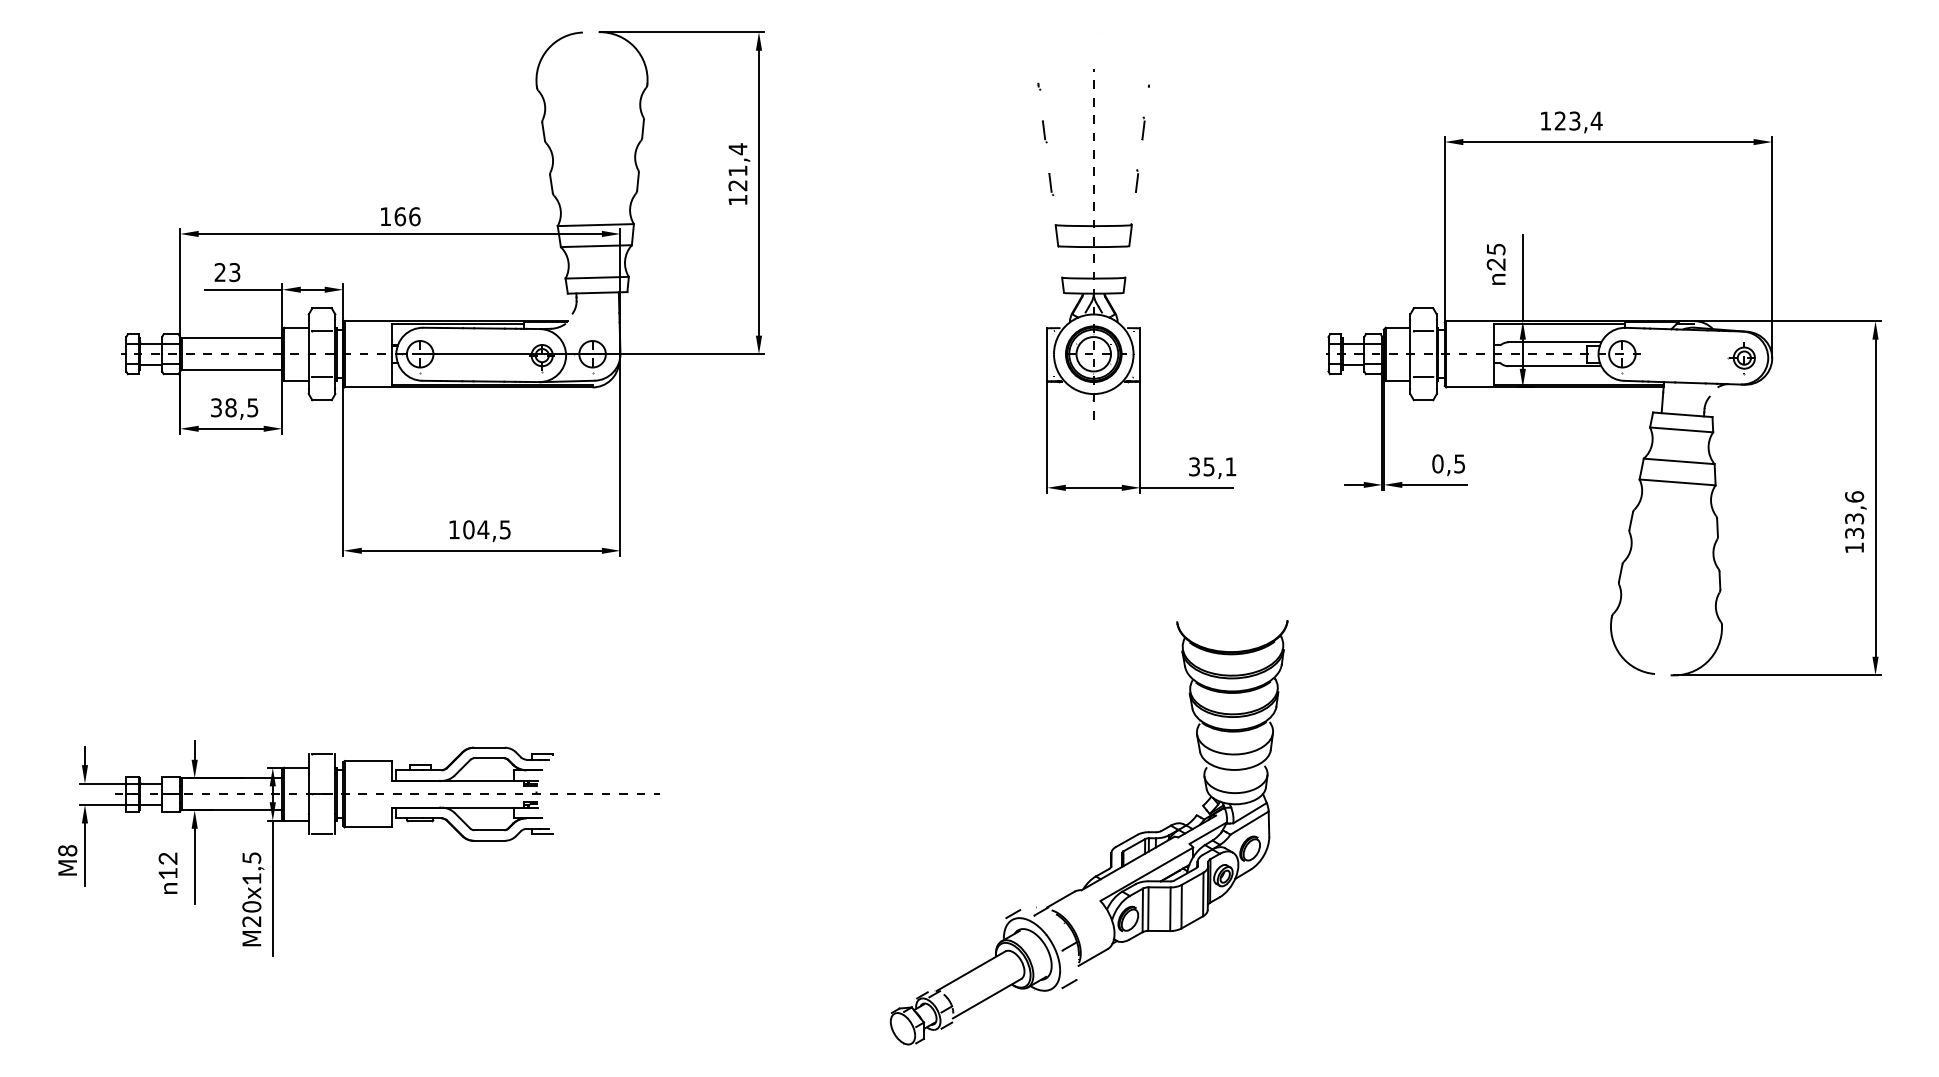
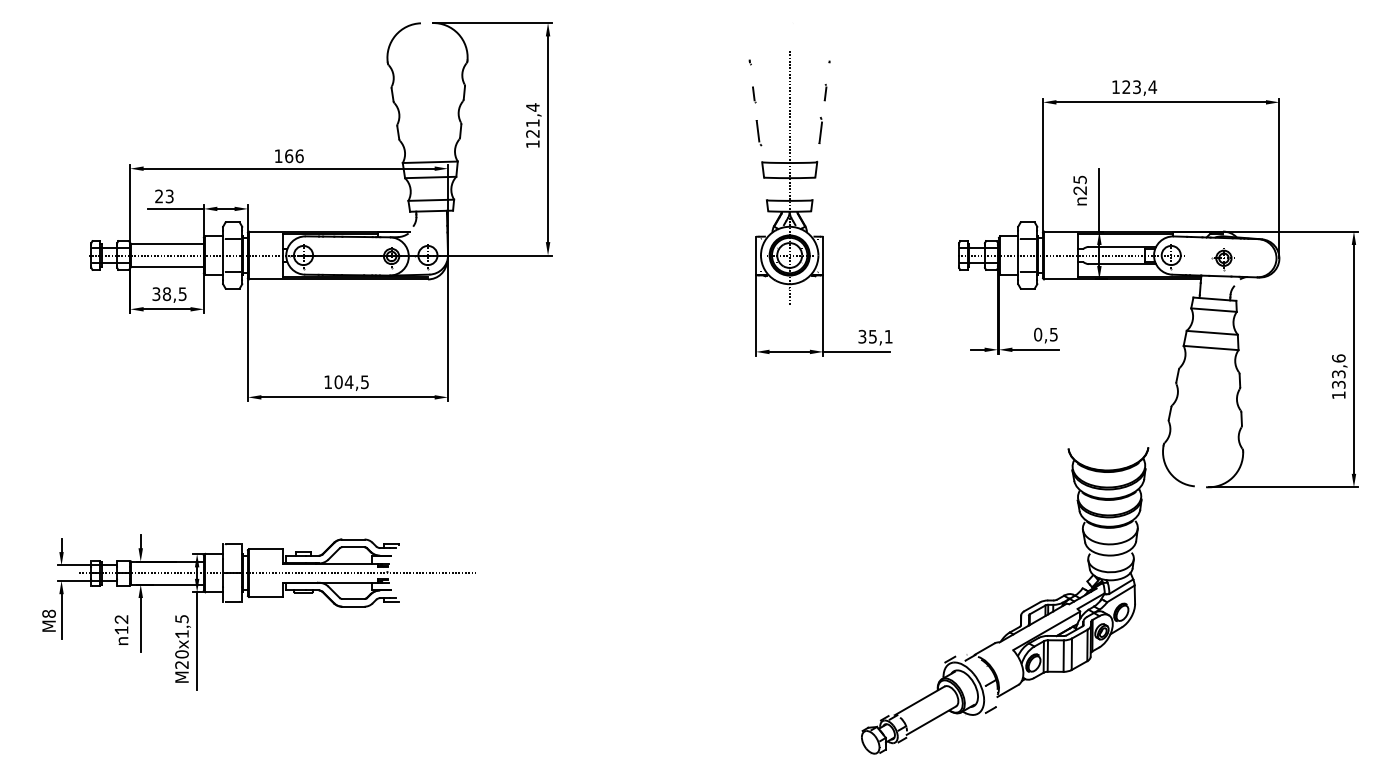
part: (1137, 180) -> (821, 130), size x1.6
part: (1051, 184) -> (759, 132), size x1.6
part: (1741, 358) -> (1221, 258), moved
part: (1111, 849) -> (1021, 612), moved

